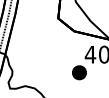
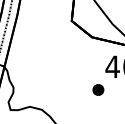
part: (78, 72) -> (97, 89), size x0.62

